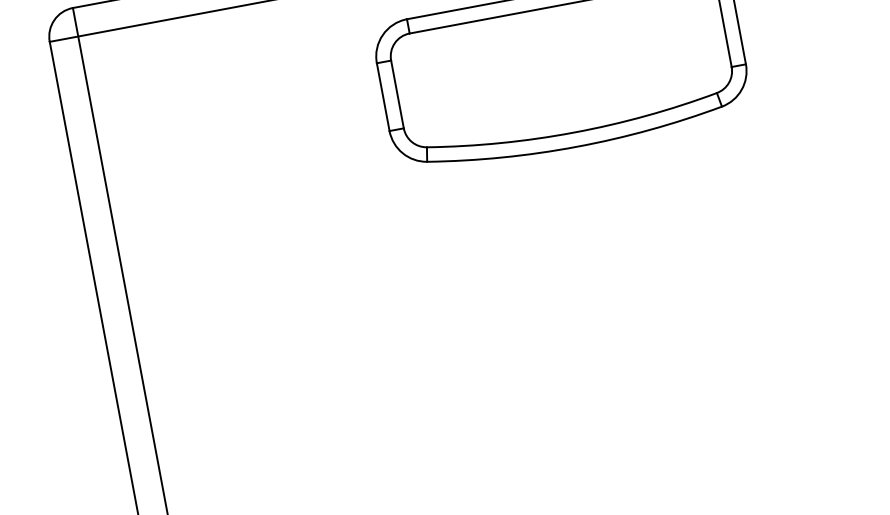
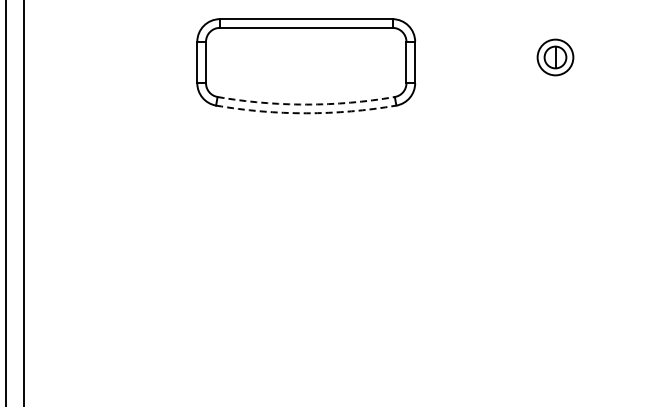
arc: (574, 132) -> (306, 104), solid -> dashed
arc: (577, 147) -> (306, 113), solid -> dashed

